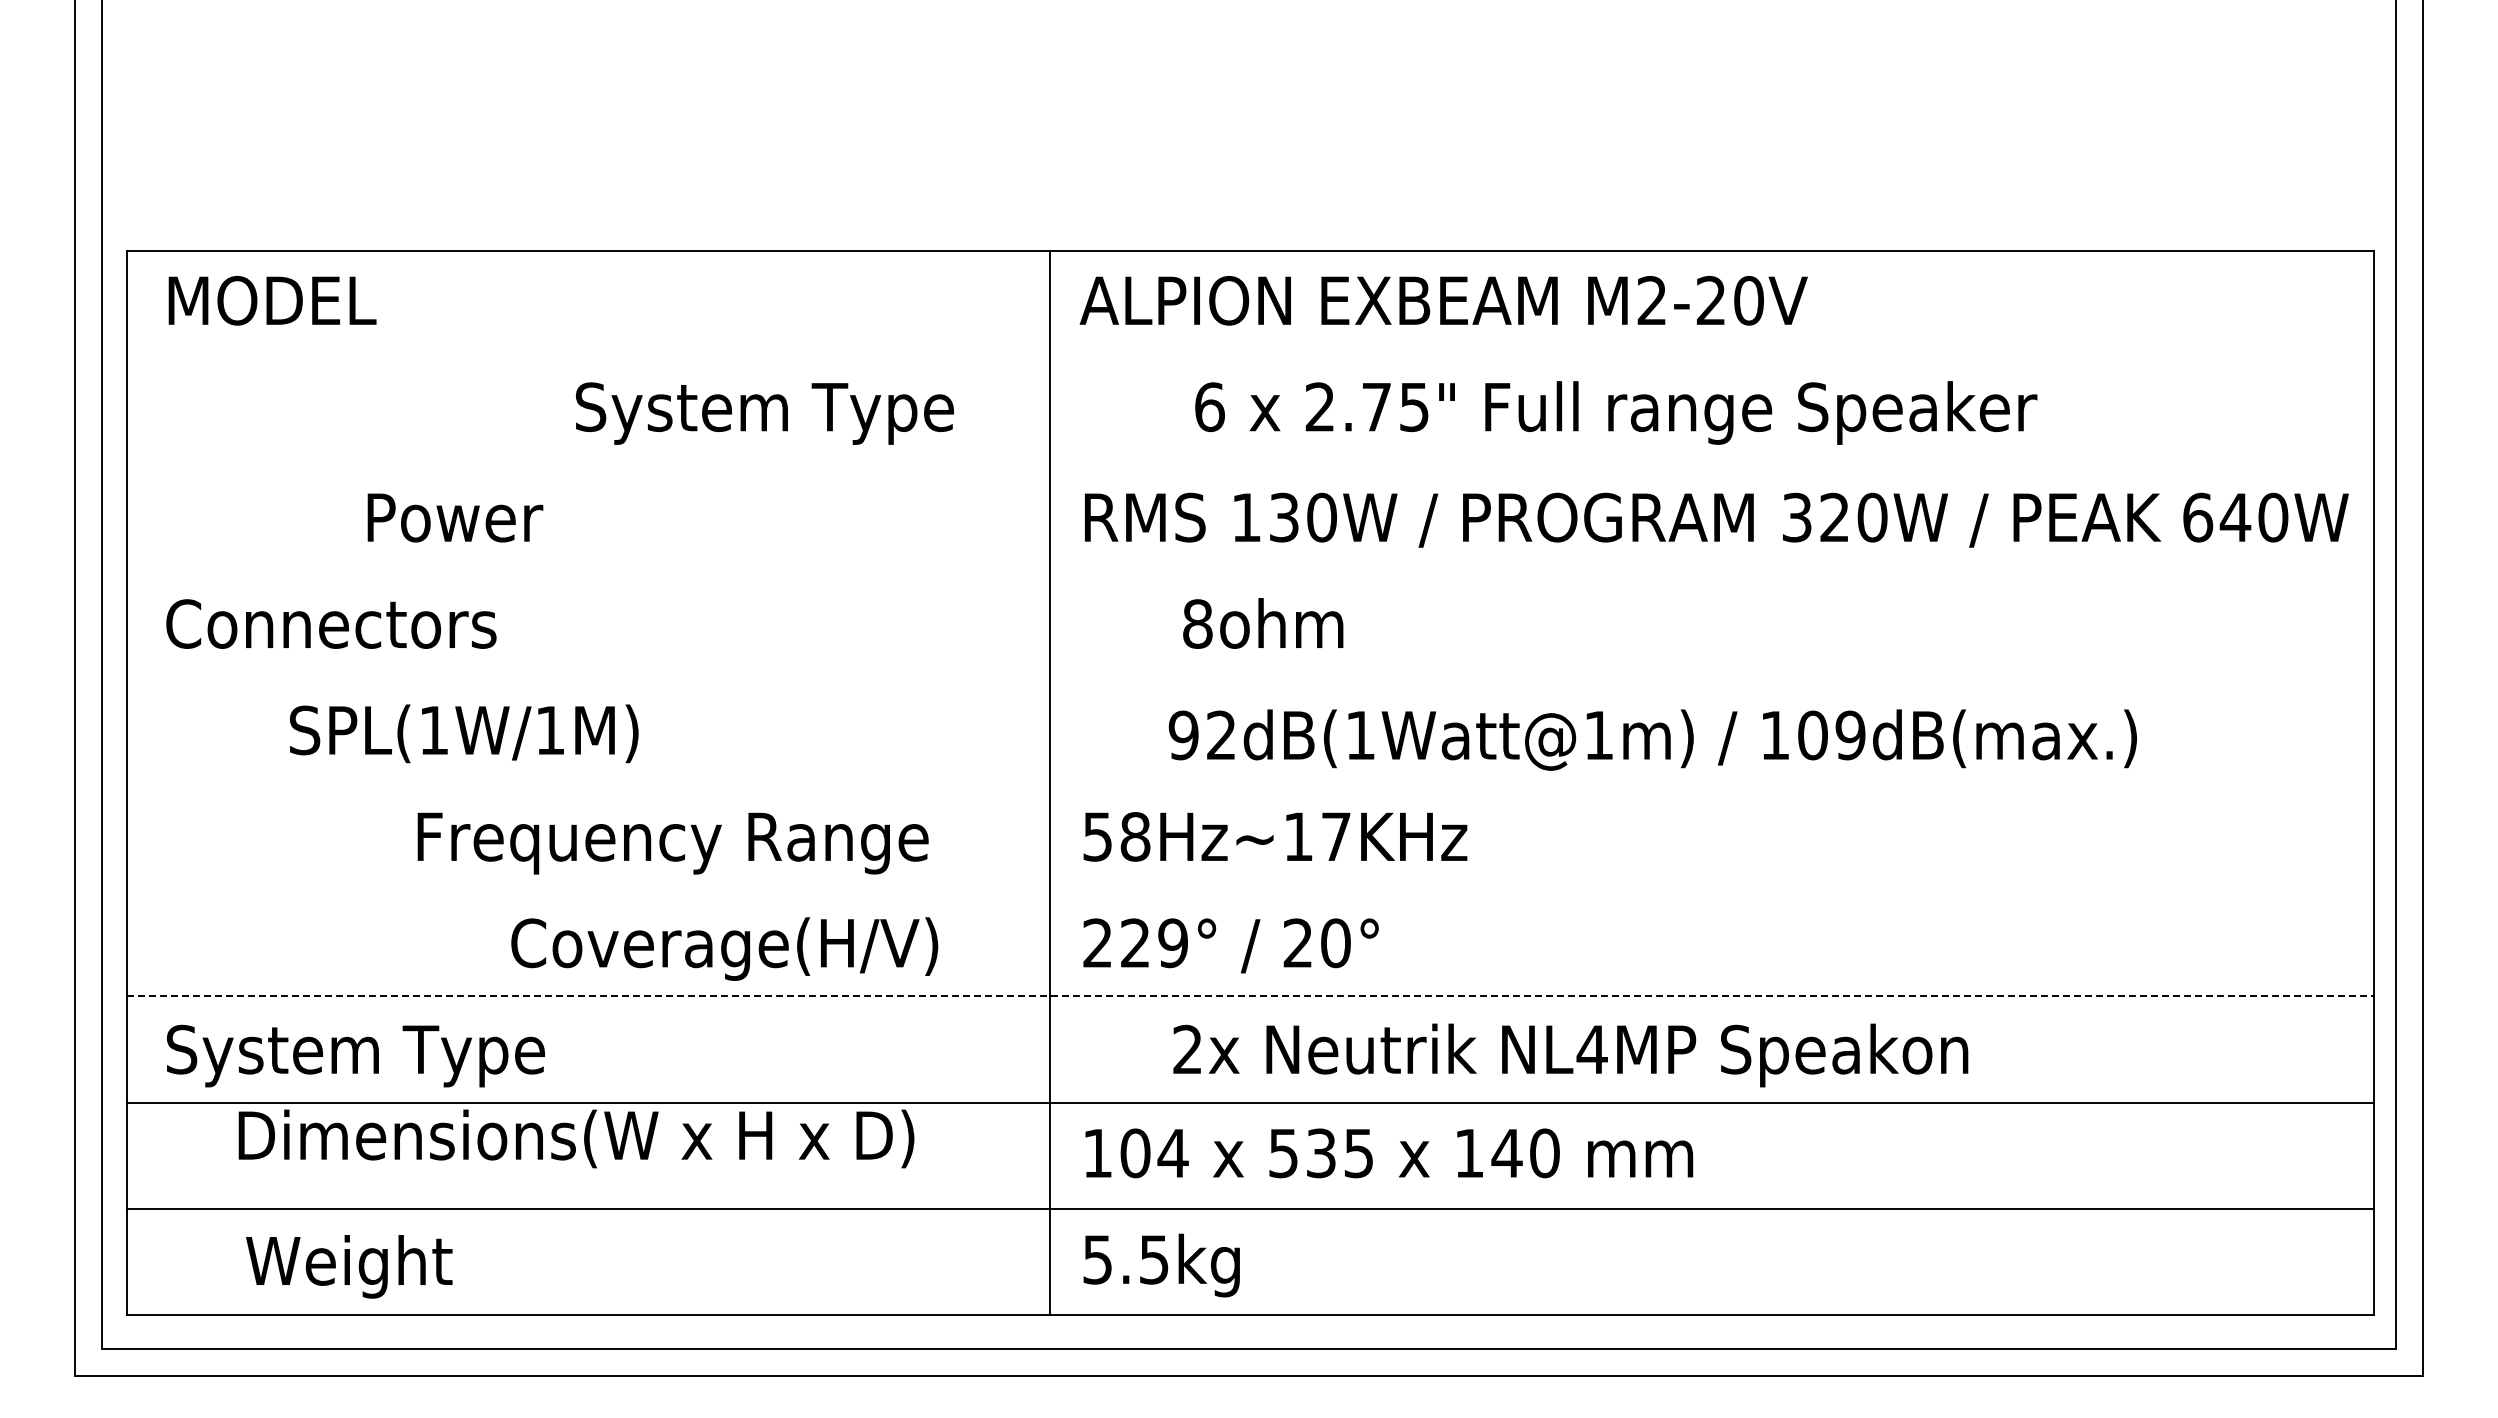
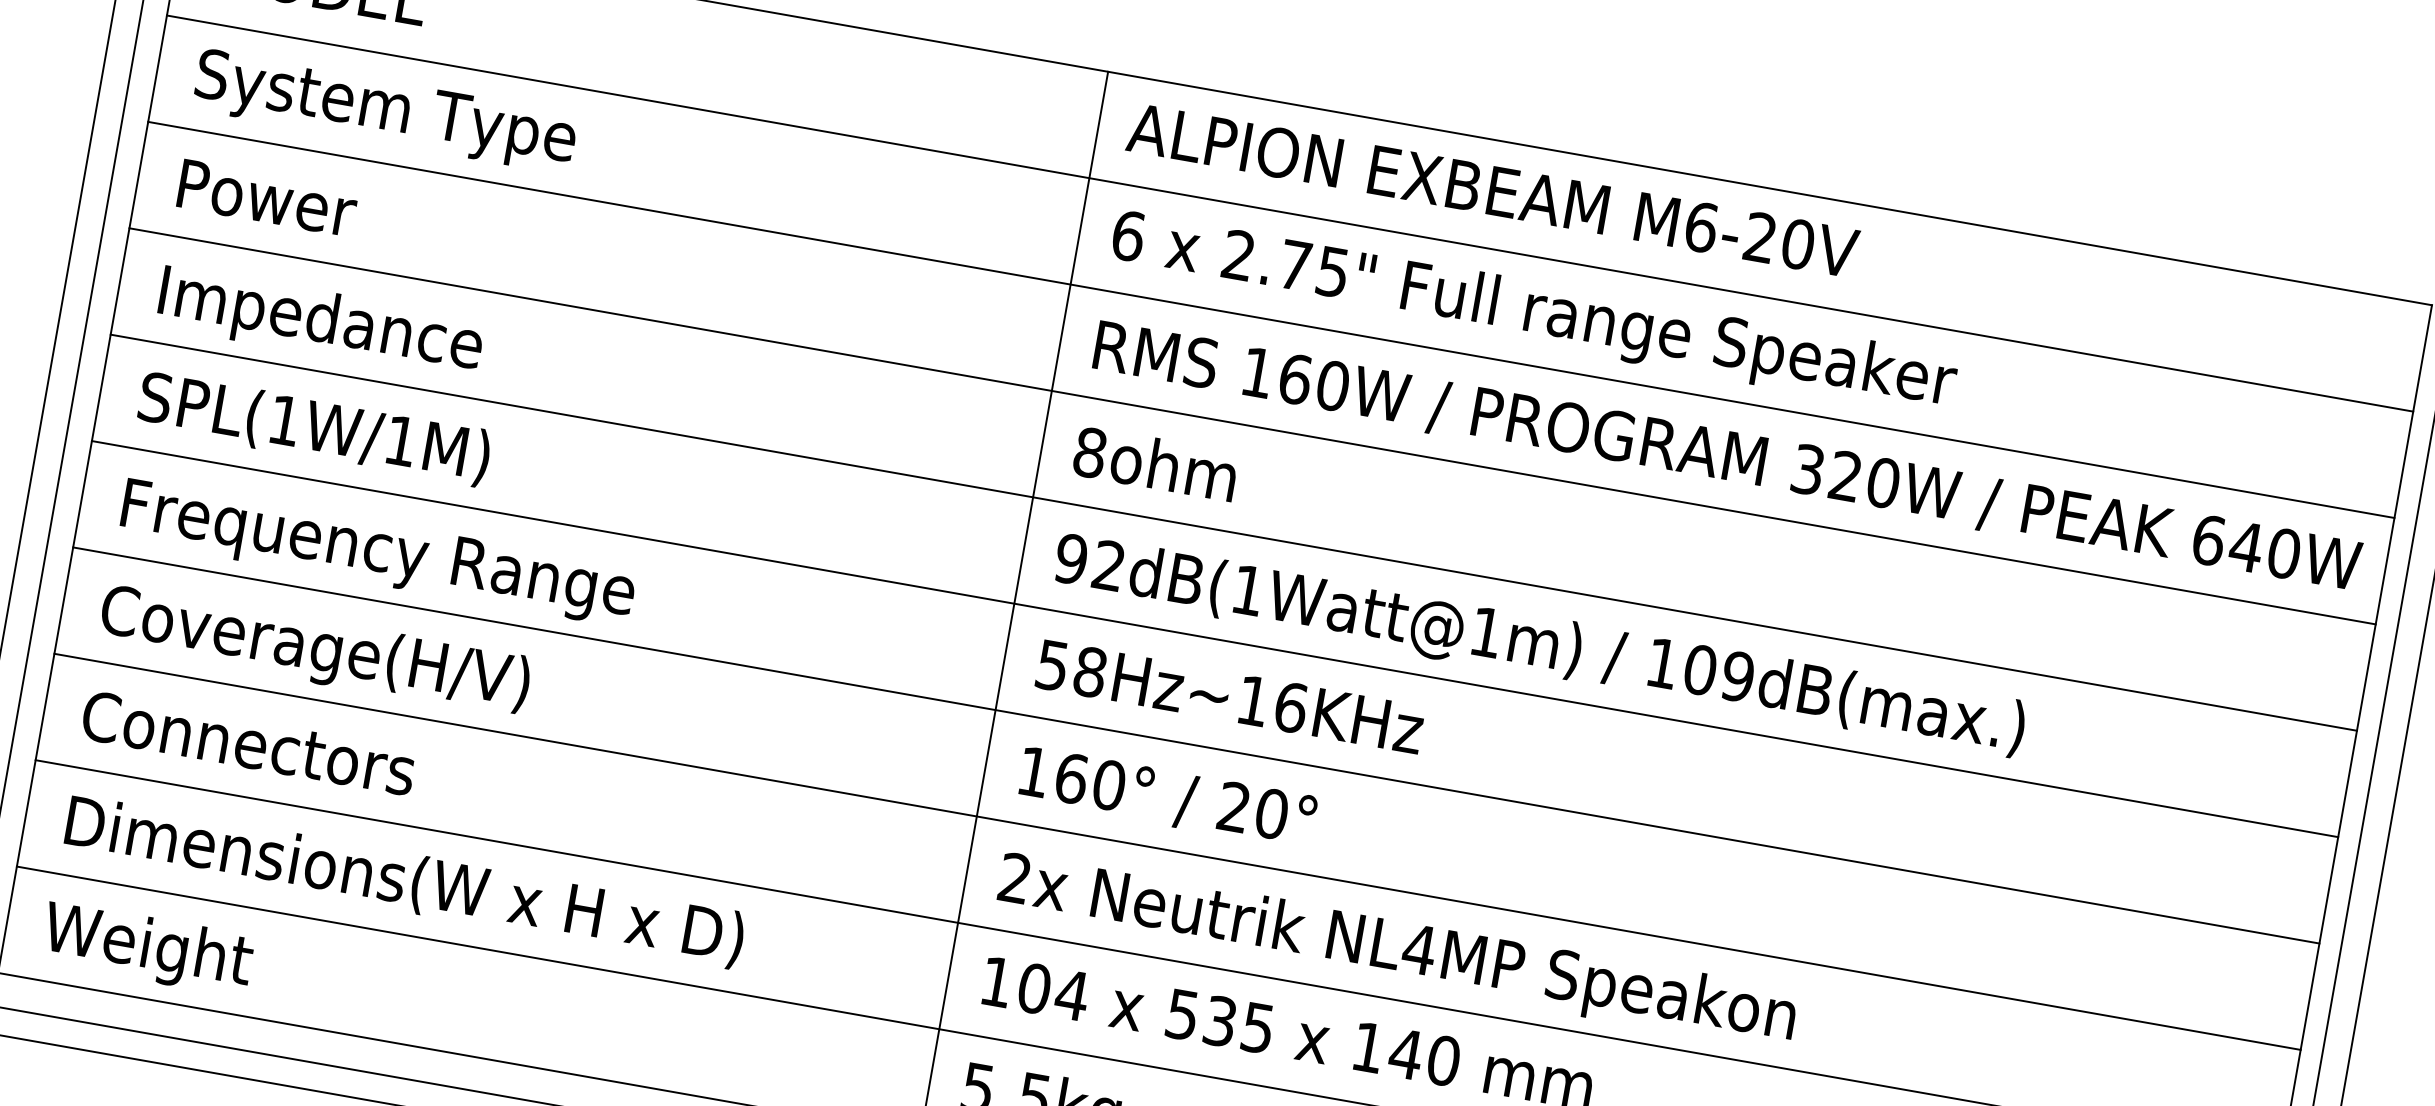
text: (1652, 300) -> (1701, 227), M2-20V -> M6-20V
line: (1250, 357) -> (1289, 213), added
text: (1616, 412) -> (1534, 313), moved
text: (764, 413) -> (385, 111), moved
line: (1250, 464) -> (1270, 320), added
text: (455, 517) -> (267, 197), moved
text: (1284, 517) -> (1295, 379), 130W -> 160W
line: (1250, 570) -> (1252, 426), added
text: (1263, 623) -> (1155, 463), moved
text: (331, 629) -> (323, 323), Connectors -> Impedance
line: (1250, 676) -> (1233, 532), added
text: (464, 733) -> (314, 428), moved
text: (1652, 739) -> (1539, 645), moved
line: (1250, 783) -> (1214, 639), added
text: (1336, 836) -> (1291, 707), 58Hz~17KHz -> 58Hz~16KHz
text: (672, 843) -> (377, 553), moved
line: (1250, 889) -> (1196, 745), added
text: (1135, 943) -> (1071, 778), 229° -> 160°
text: (724, 948) -> (314, 650), moved
line: (1251, 996) -> (1178, 852), dashed -> solid
text: (355, 1055) -> (271, 753), System Type -> Connectors
text: (1570, 1055) -> (1396, 951), moved
text: (576, 1138) -> (404, 881), moved
text: (349, 1266) -> (147, 948), moved

